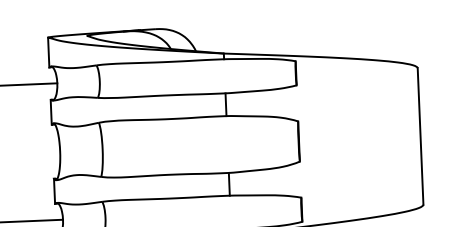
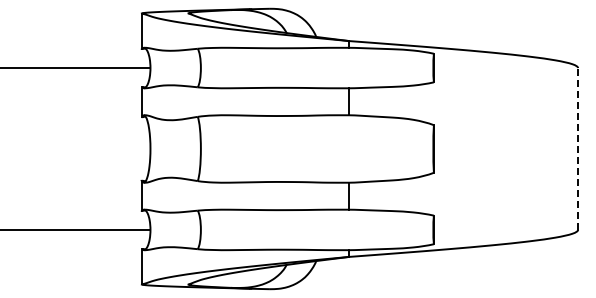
line: (420, 136) -> (578, 149), solid -> dashed

